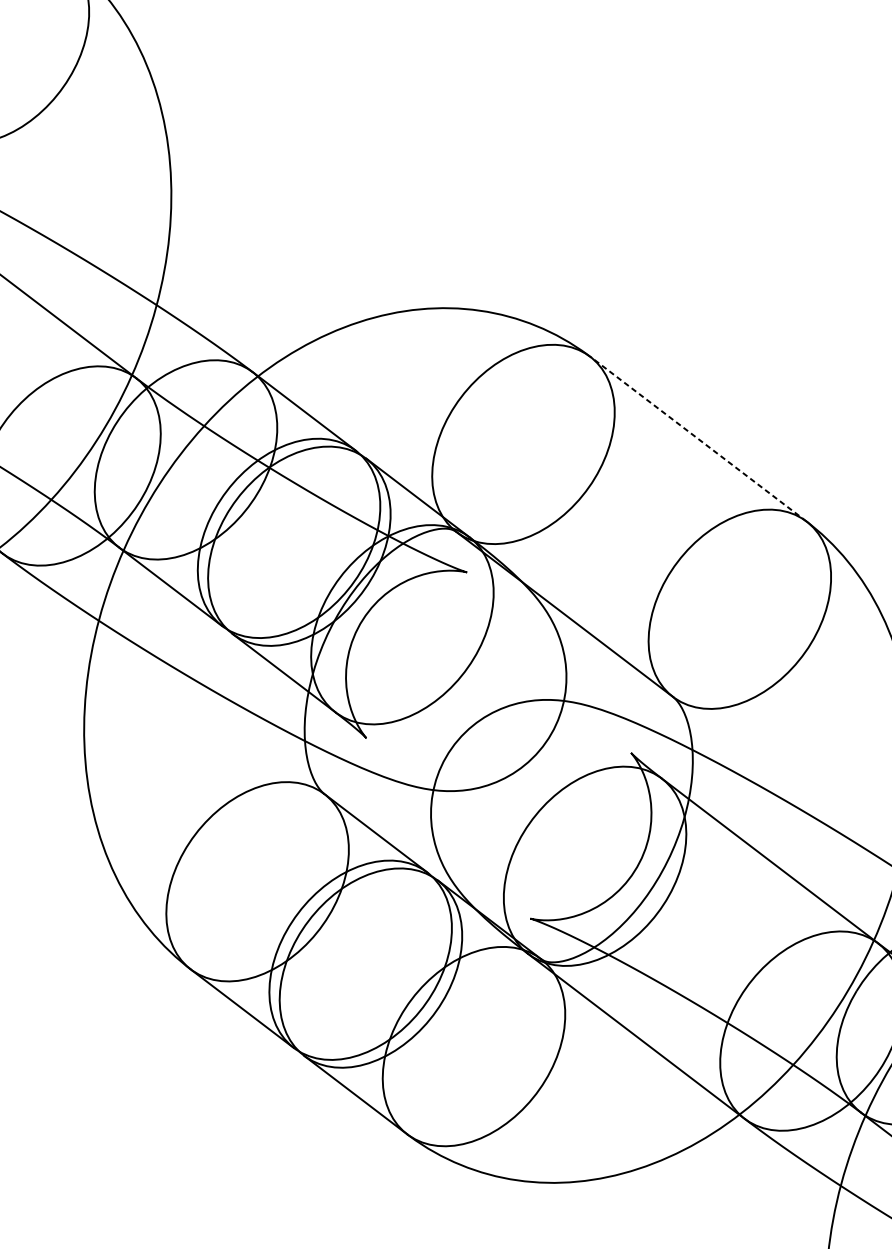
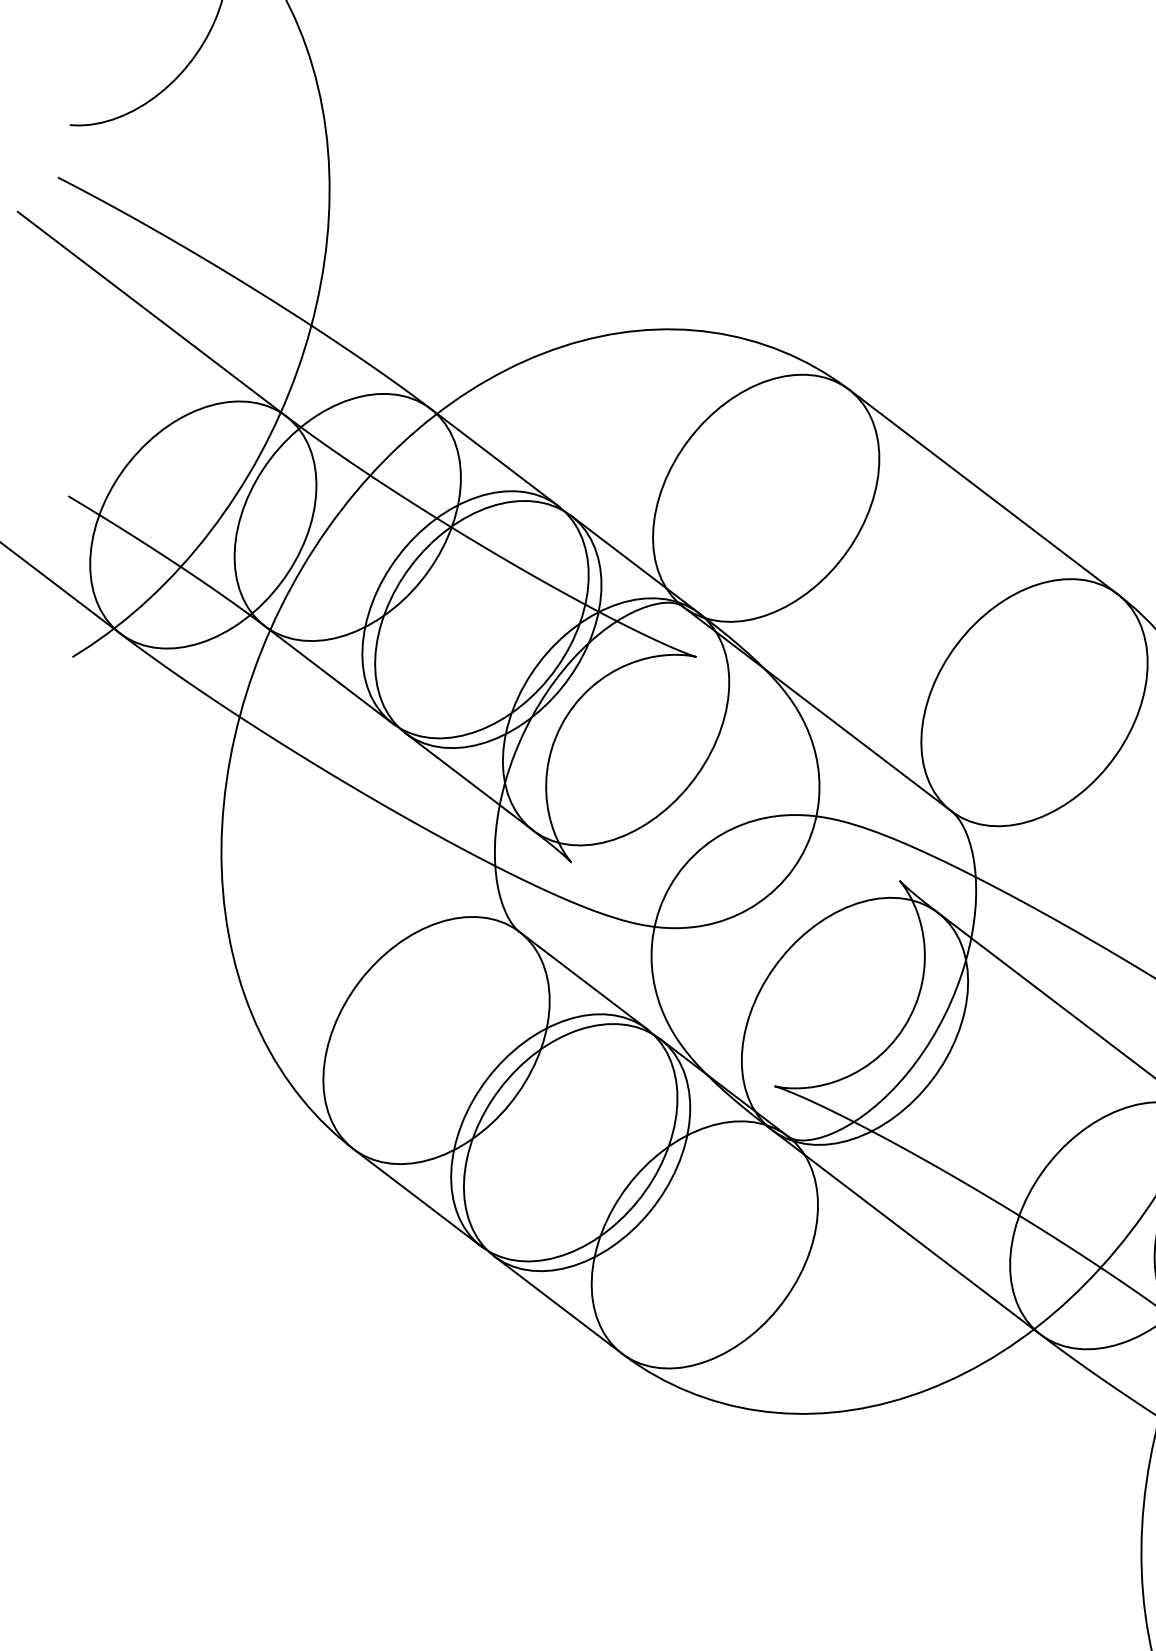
line: (698, 438) -> (983, 491), dashed -> solid

